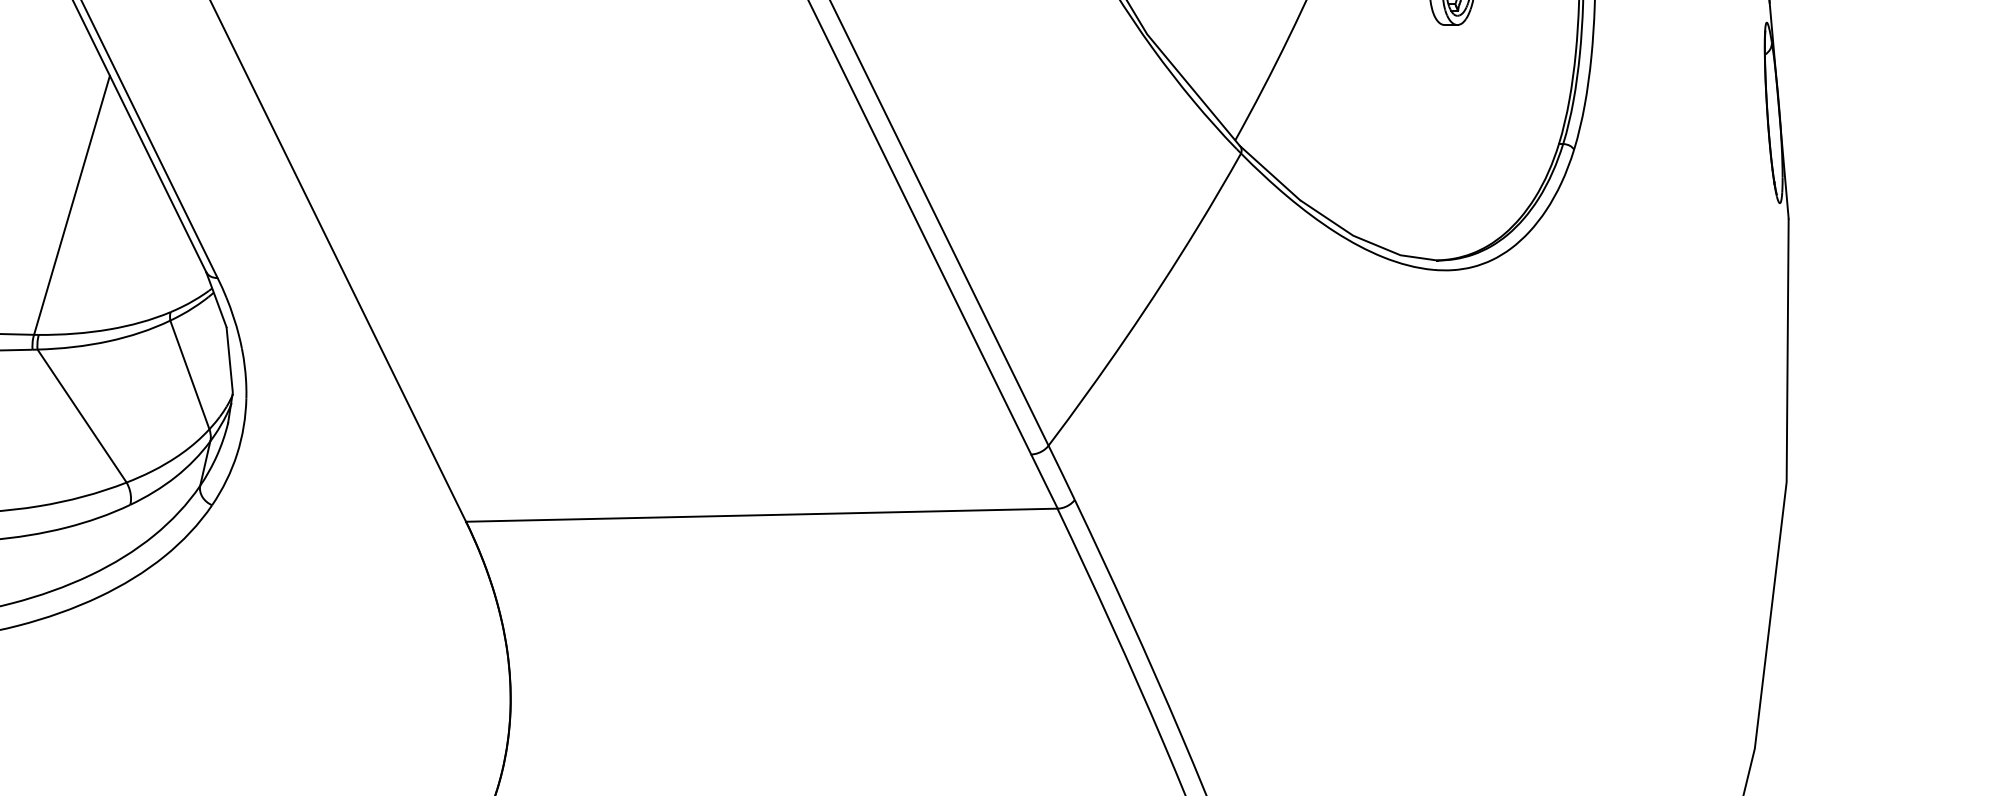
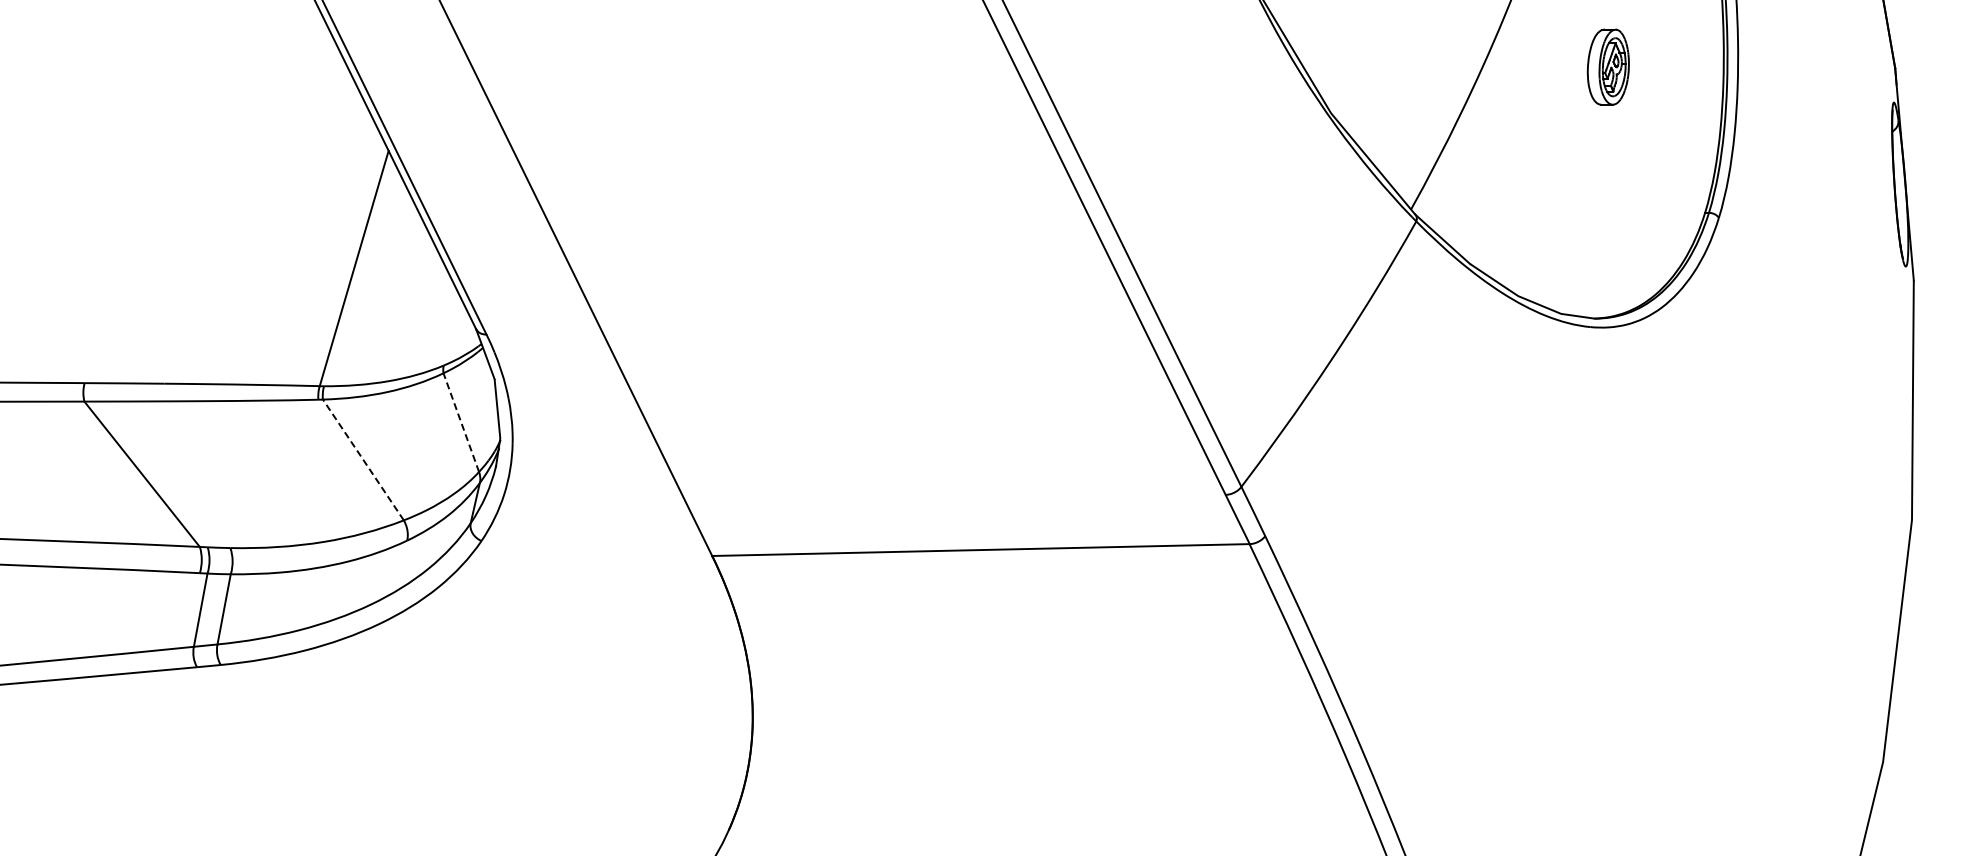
line: (190, 374) -> (461, 422), solid -> dashed
line: (82, 415) -> (363, 459), solid -> dashed

